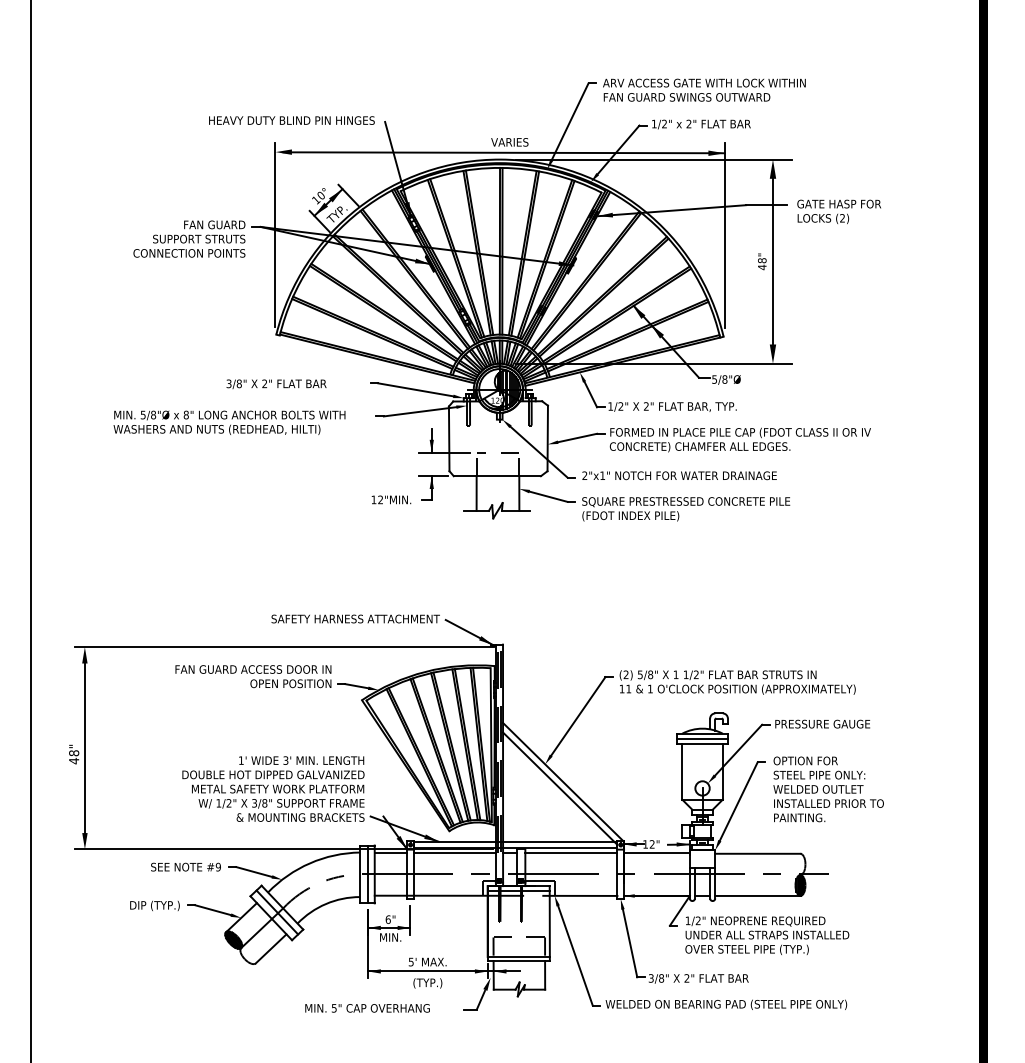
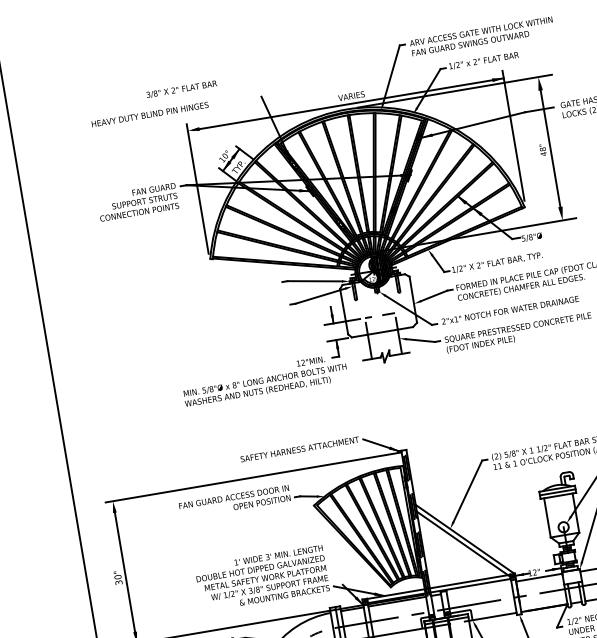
text: (291, 120) -> (149, 114), moved
text: (276, 383) -> (181, 88), moved
text: (229, 422) -> (265, 385), moved
text: (74, 757) -> (118, 580), 48" -> 30"
line: (571, 852) -> (479, 587), removed

